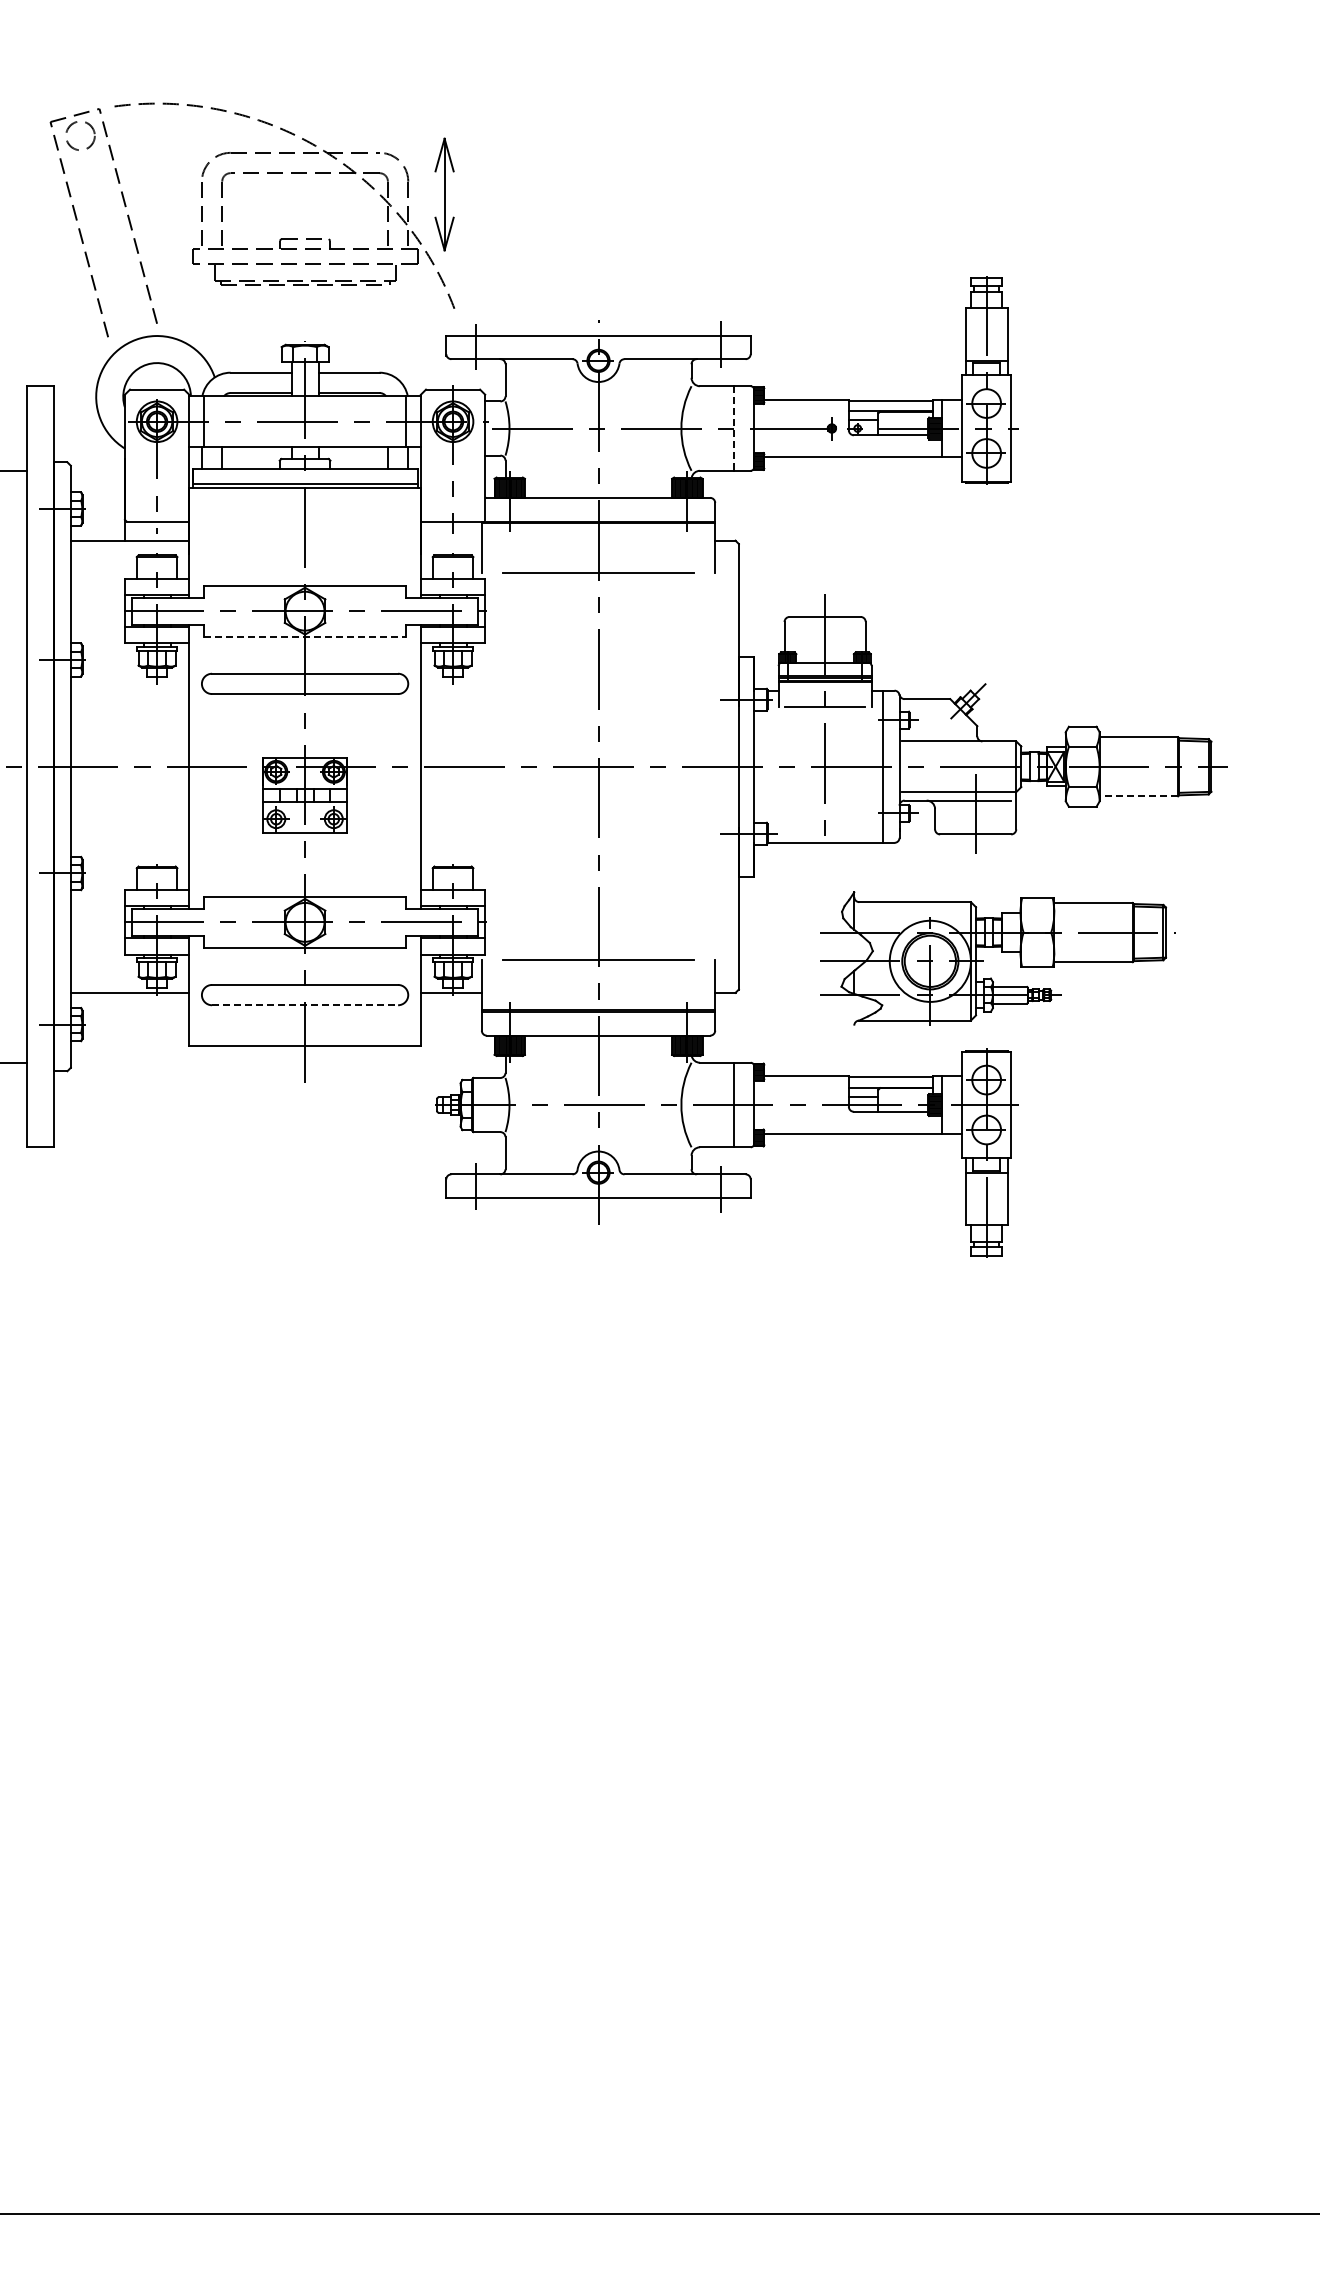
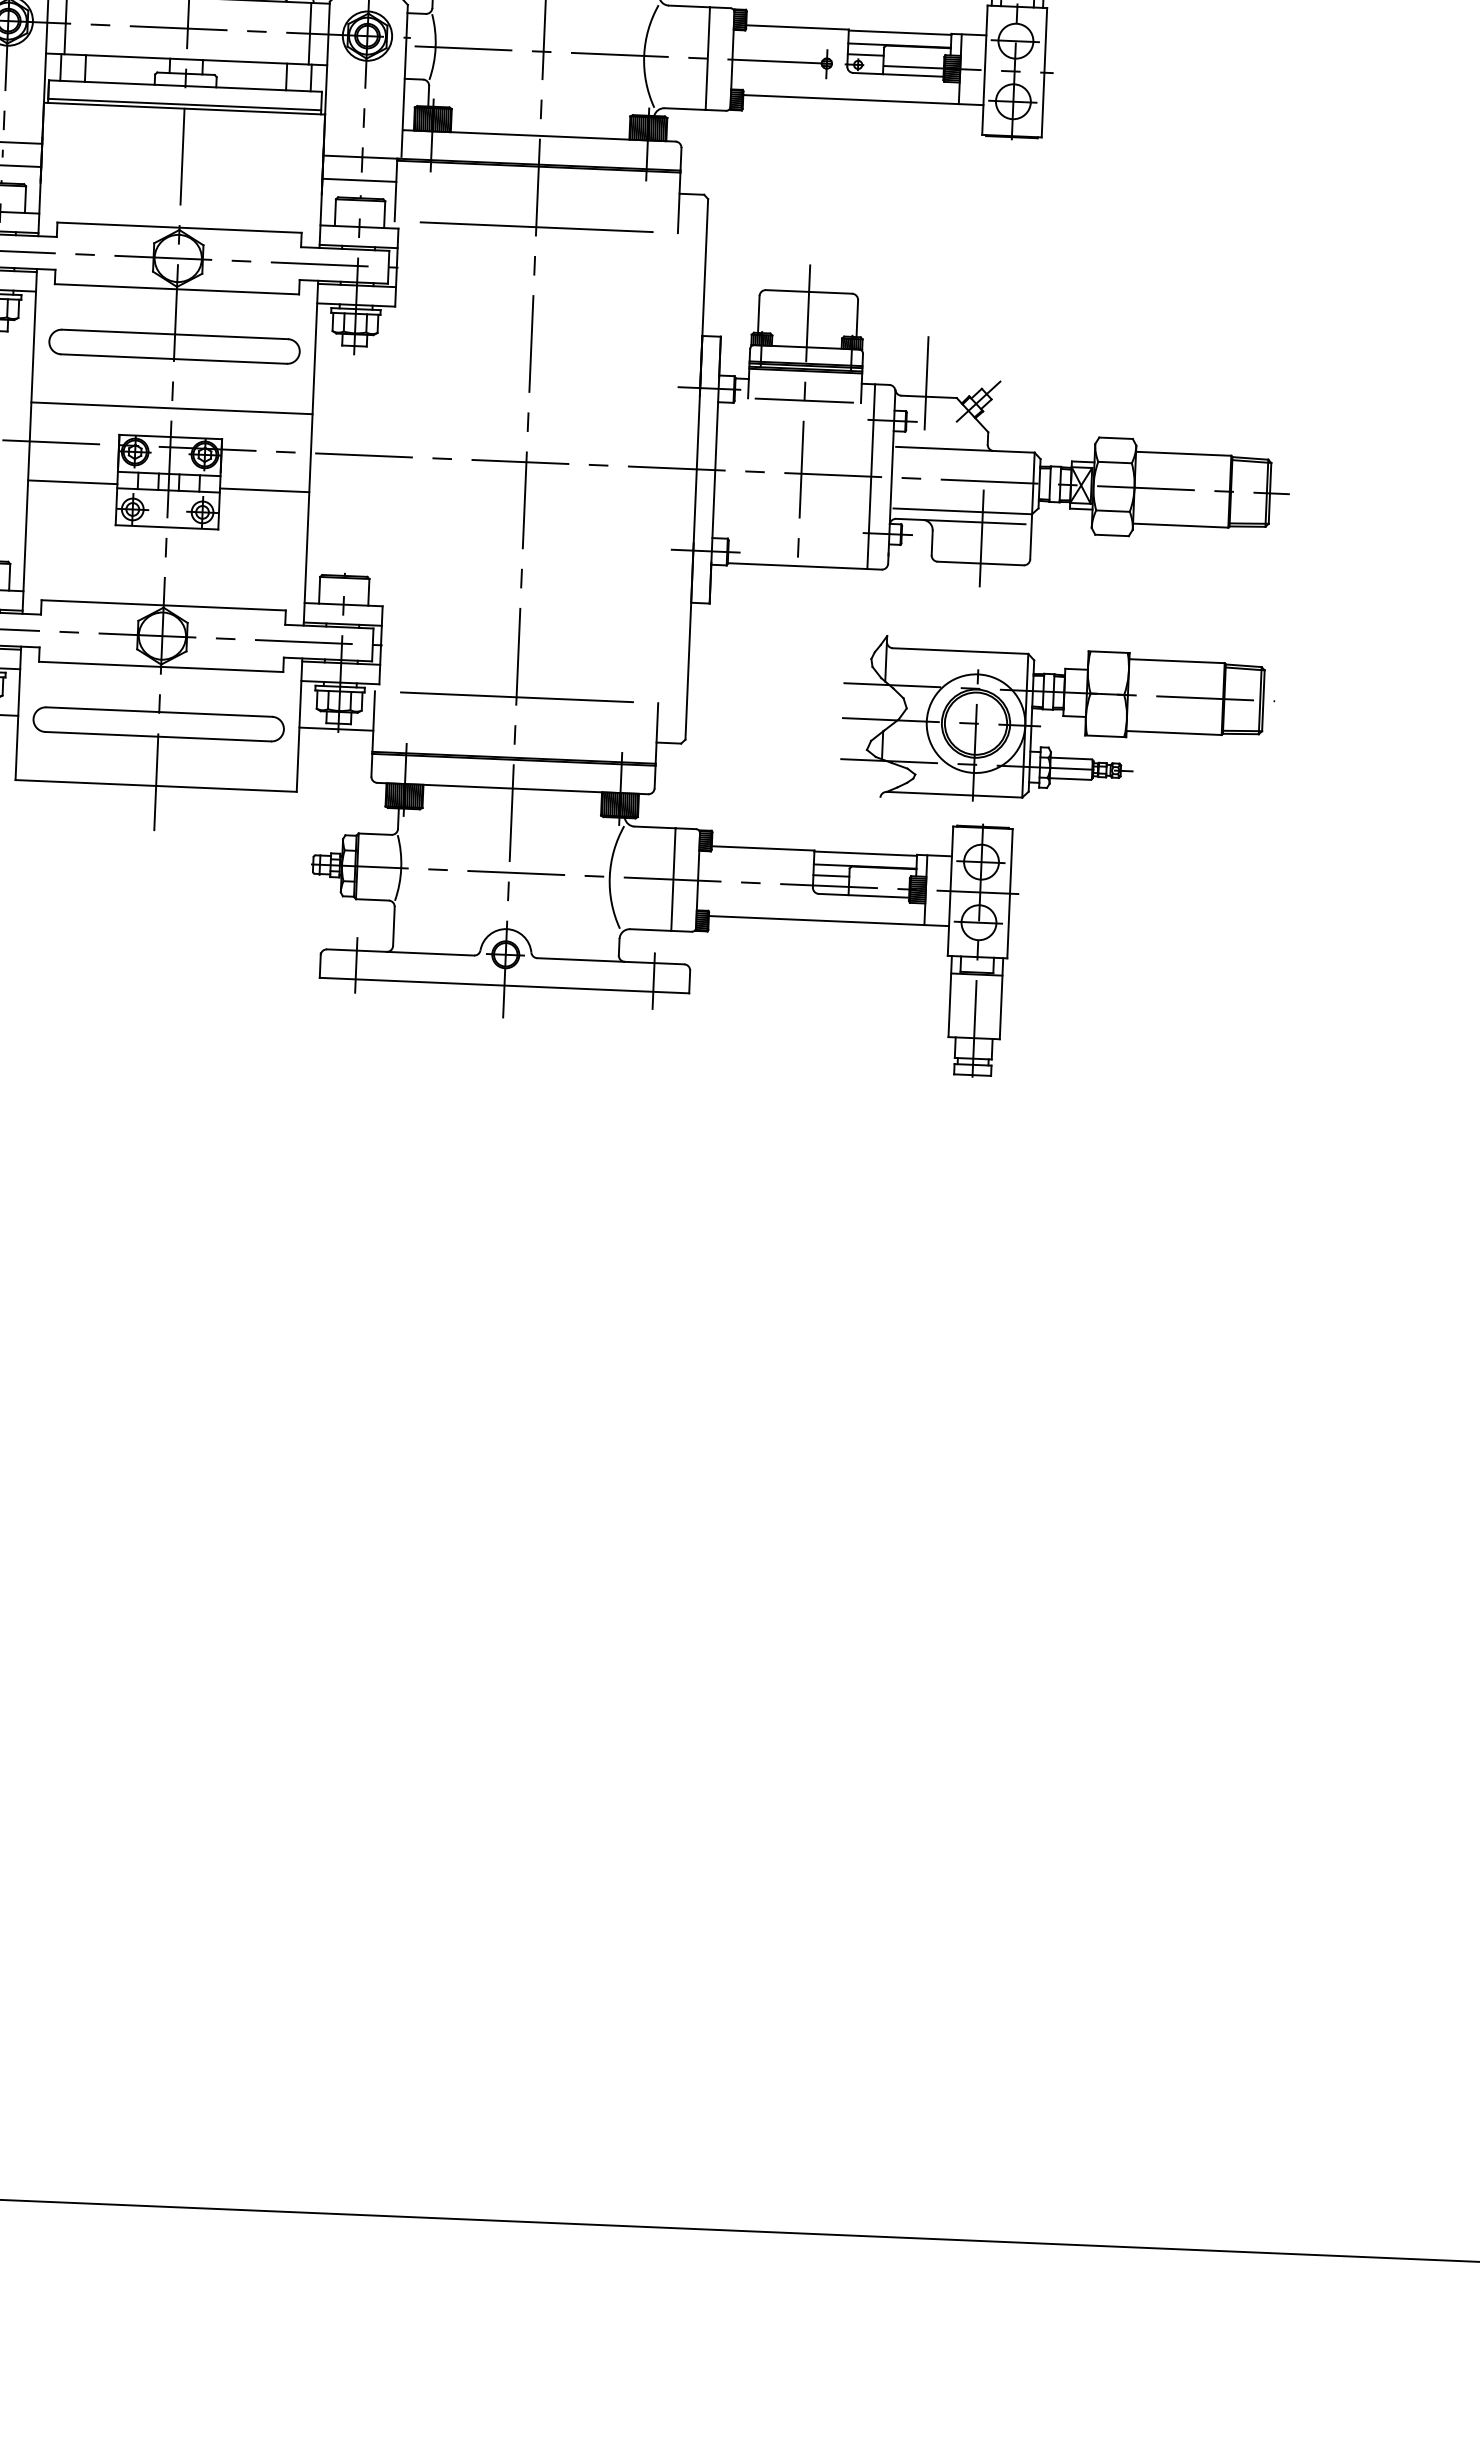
line: (733, 429) -> (707, 59), dashed -> solid
line: (450, 540) -> (358, 180), added
line: (305, 636) -> (177, 289), dashed -> solid
line: (924, 687) -> (926, 382), added
line: (304, 734) -> (171, 408), added
line: (1138, 796) -> (1180, 525), dashed -> solid
line: (225, 798) -> (72, 481), added
line: (383, 798) -> (263, 489), added
part: (1001, 952) -> (1062, 716), moved
line: (305, 1005) -> (158, 737), dashed -> solid

